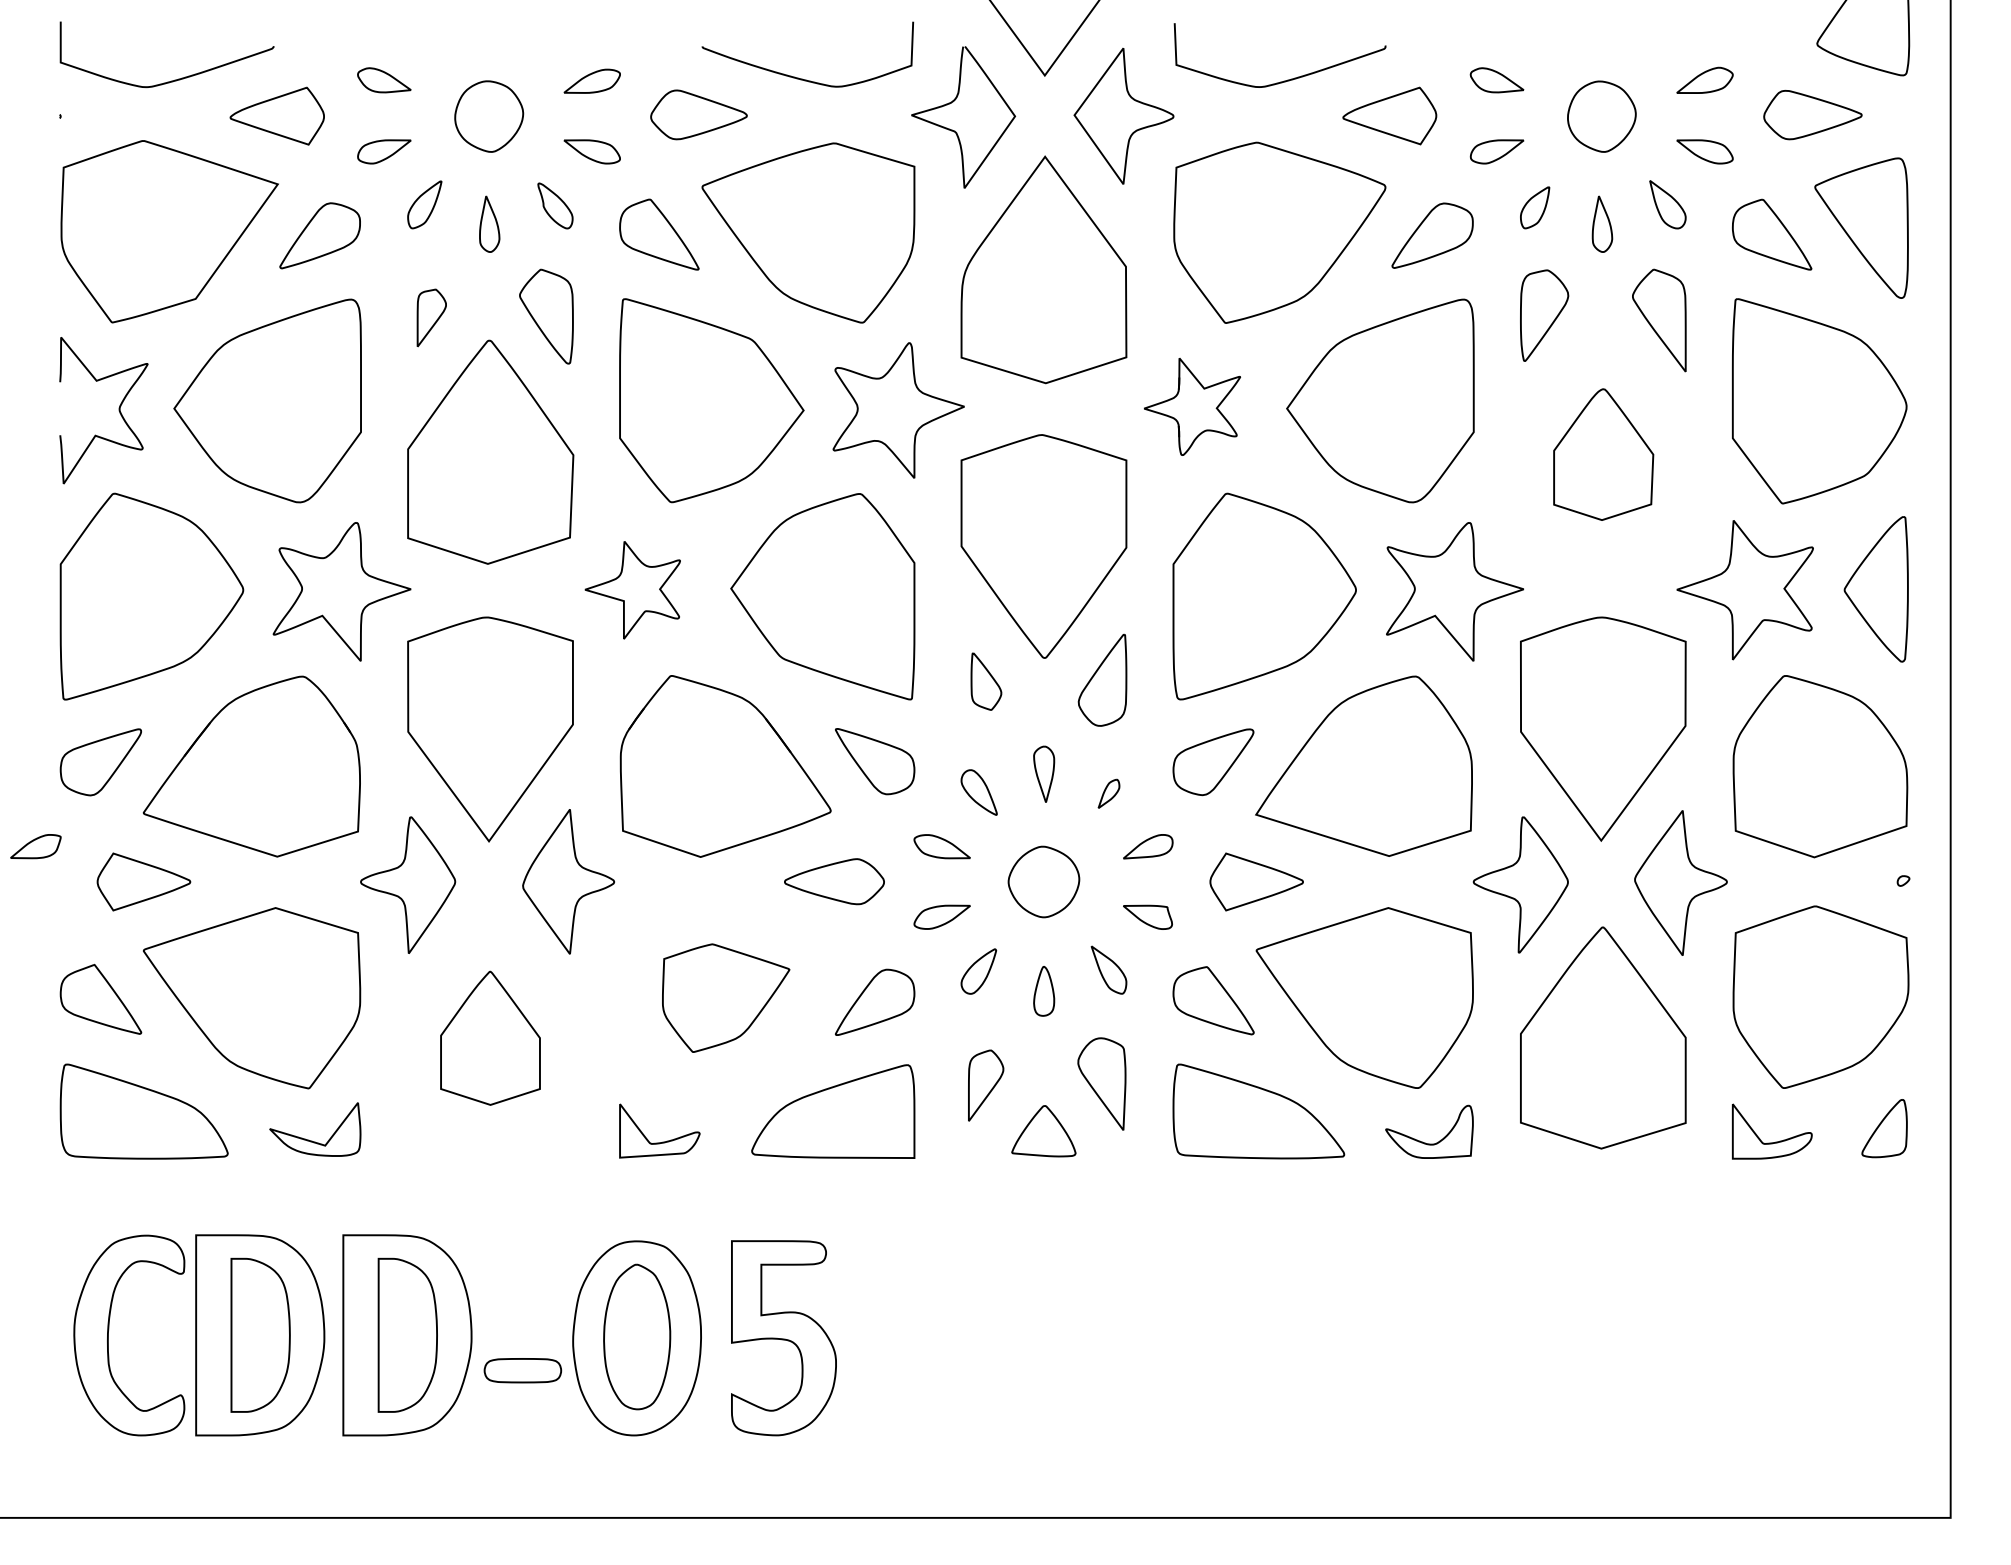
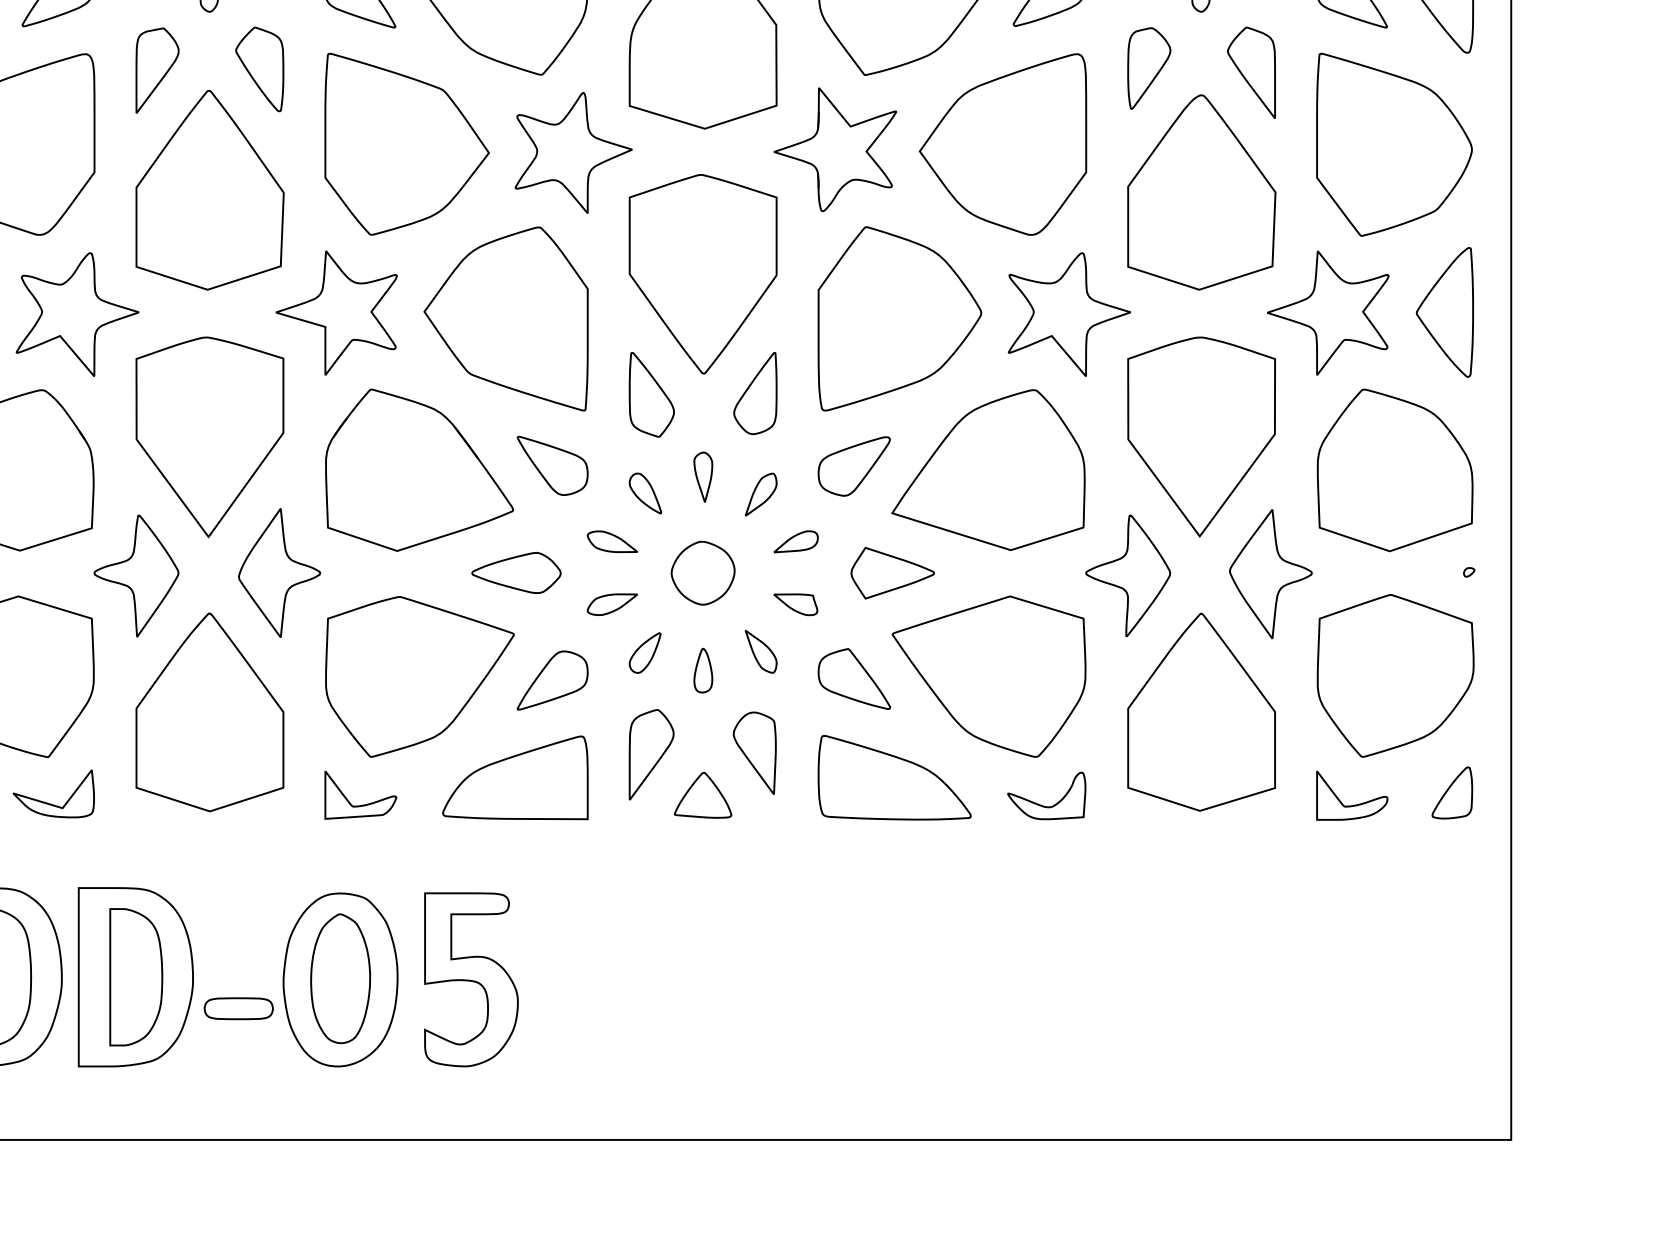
part: (431, 317) -> (157, 70), size x1.67
part: (1192, 406) -> (835, 149), size x1.43
part: (1603, 454) -> (1201, 192), size x1.67
part: (632, 590) -> (336, 313), size x1.43
part: (986, 681) -> (651, 394), size x1.67
part: (1108, 793) -> (760, 494), size x1.67
part: (725, 997) -> (419, 676), size x1.67
part: (490, 1038) -> (209, 712), size x1.67
part: (985, 1085) -> (651, 754), size x1.43

